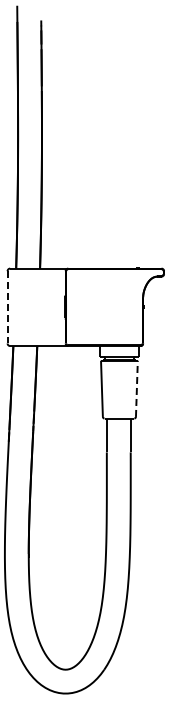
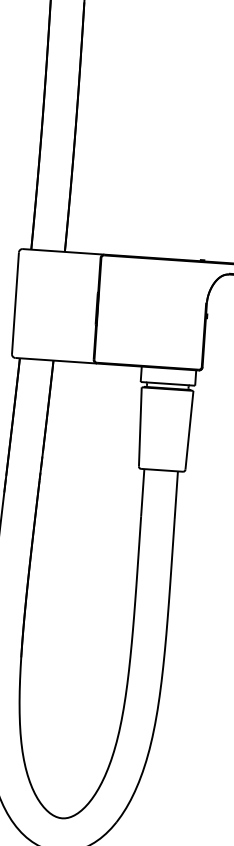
line: (7, 307) -> (15, 303), dashed -> solid
line: (136, 388) -> (188, 429), dashed -> solid

